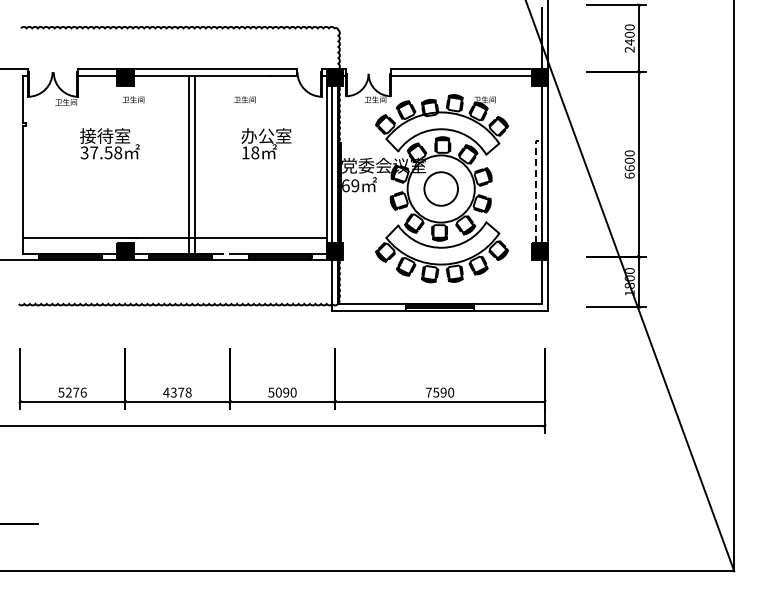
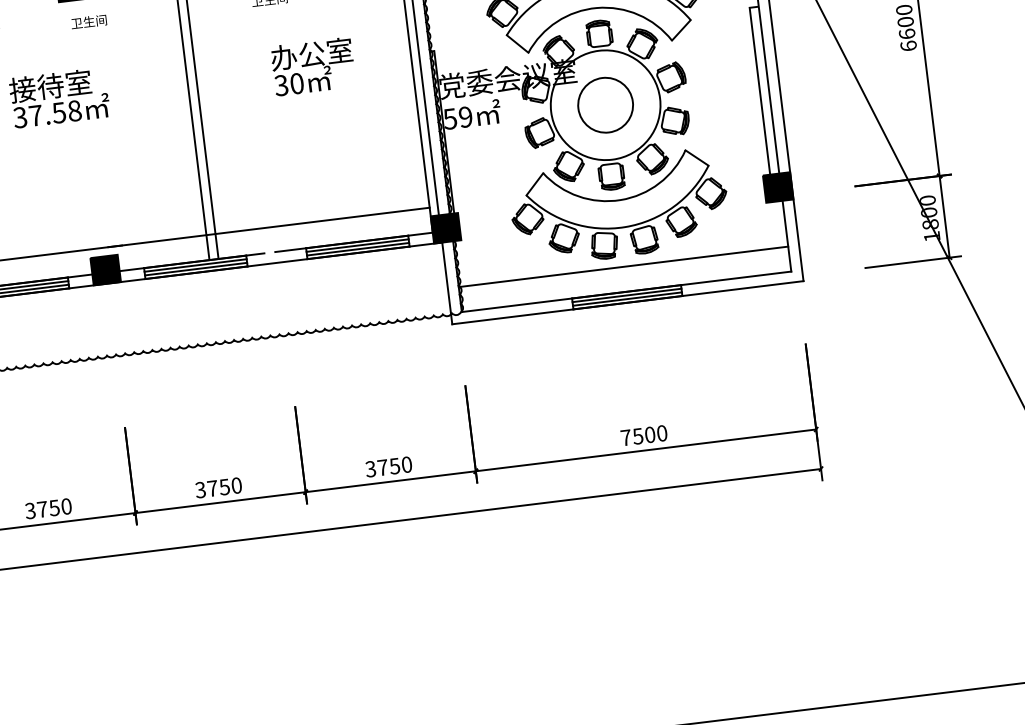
text: (250, 152) -> (289, 84), 18 -> 30
text: (345, 185) -> (449, 118), 69 -> 59
line: (536, 188) -> (760, 85), dashed -> solid
line: (439, 288) -> (622, 266), added
text: (72, 392) -> (48, 508), 5276 -> 3750
text: (177, 392) -> (218, 487), 4378 -> 3750
text: (278, 392) -> (382, 467), 5090 -> 3750
text: (443, 392) -> (649, 434), 7590 -> 7500

